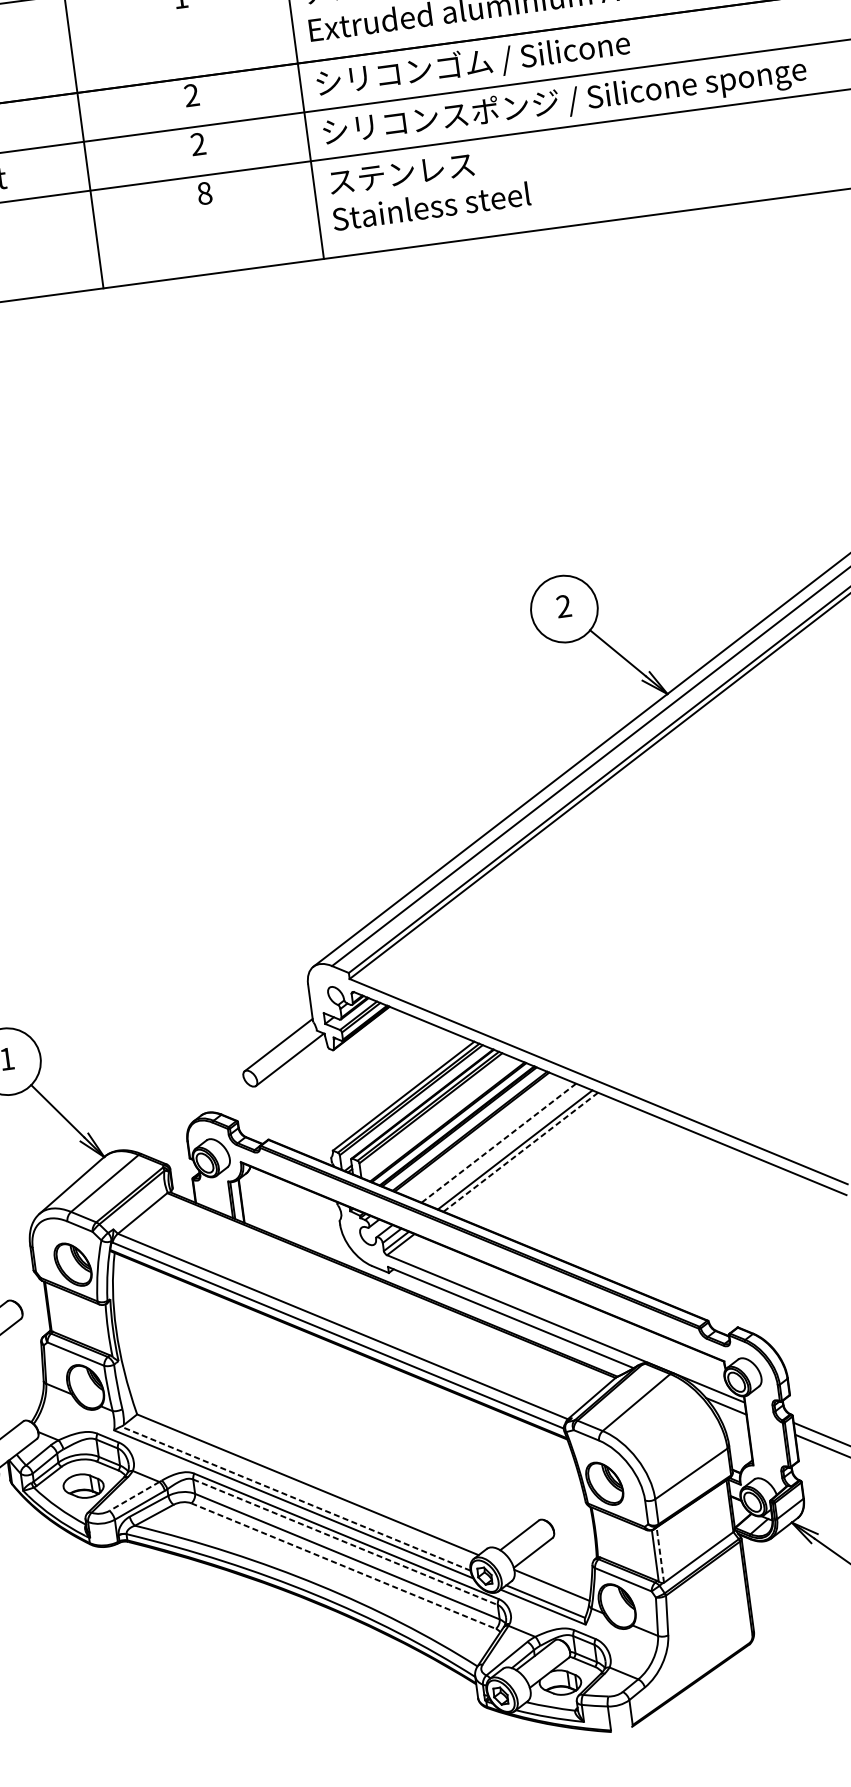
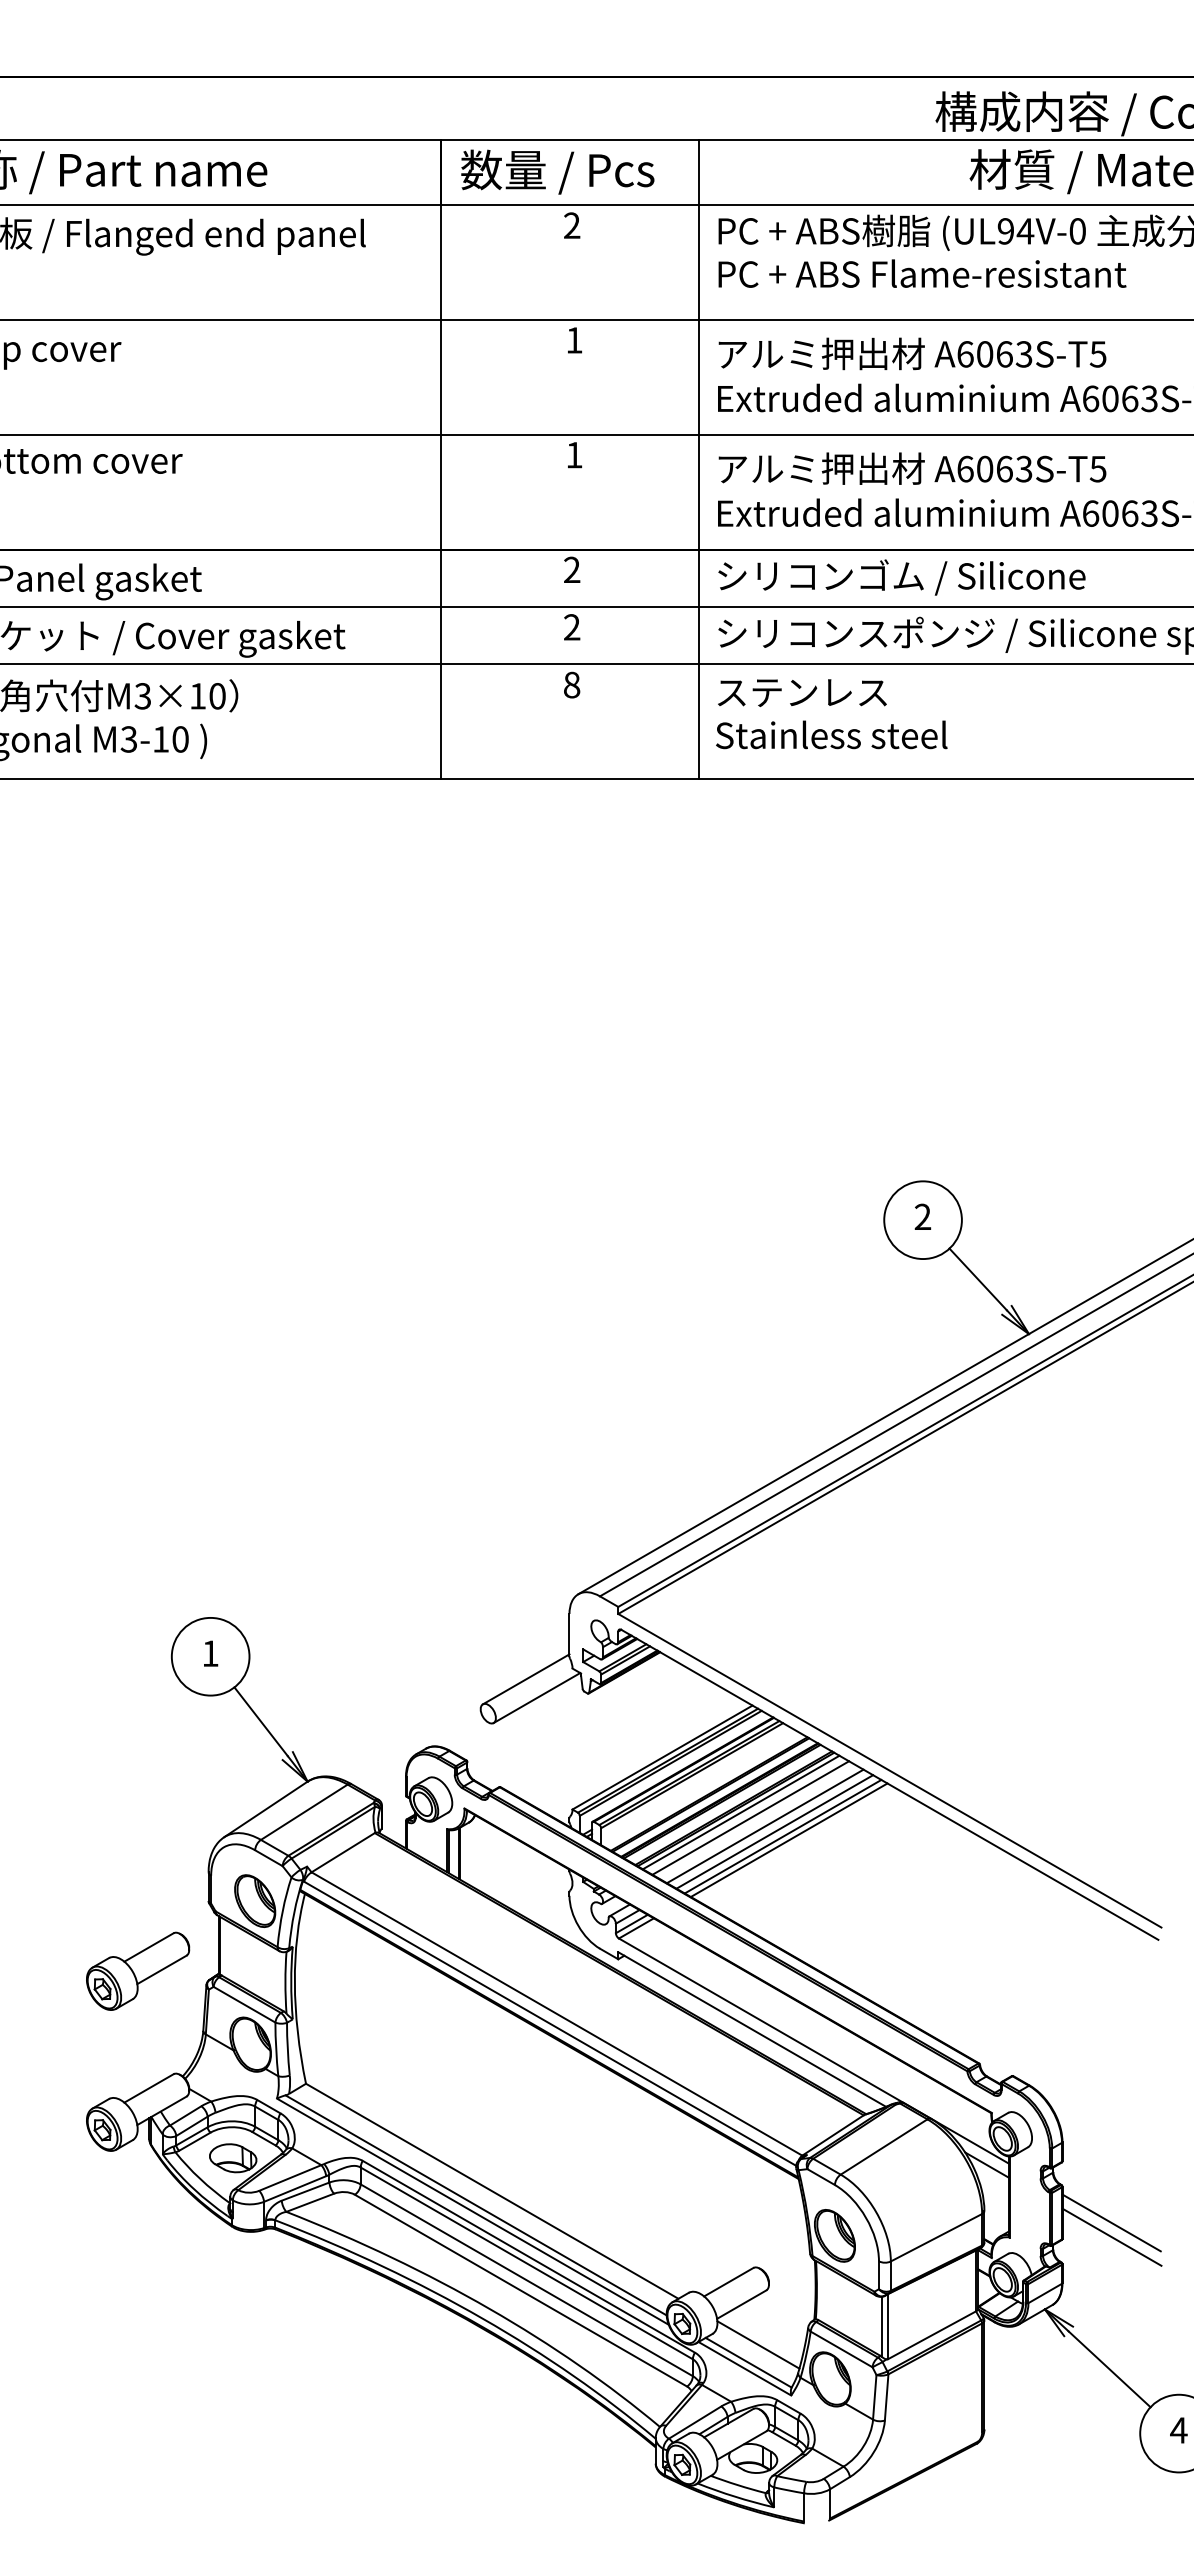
line: (476, 1134) -> (740, 1812), added
line: (485, 1137) -> (750, 1817), added
line: (499, 1143) -> (765, 1826), dashed -> solid
line: (507, 1146) -> (774, 1831), added
line: (521, 1152) -> (789, 1840), dashed -> solid
line: (134, 1495) -> (290, 2177), dashed -> solid
line: (295, 1498) -> (475, 2205), dashed -> solid
line: (345, 1542) -> (526, 2263), dashed -> solid
line: (660, 1554) -> (888, 2326), dashed -> solid
line: (343, 1566) -> (520, 2290), dashed -> solid

